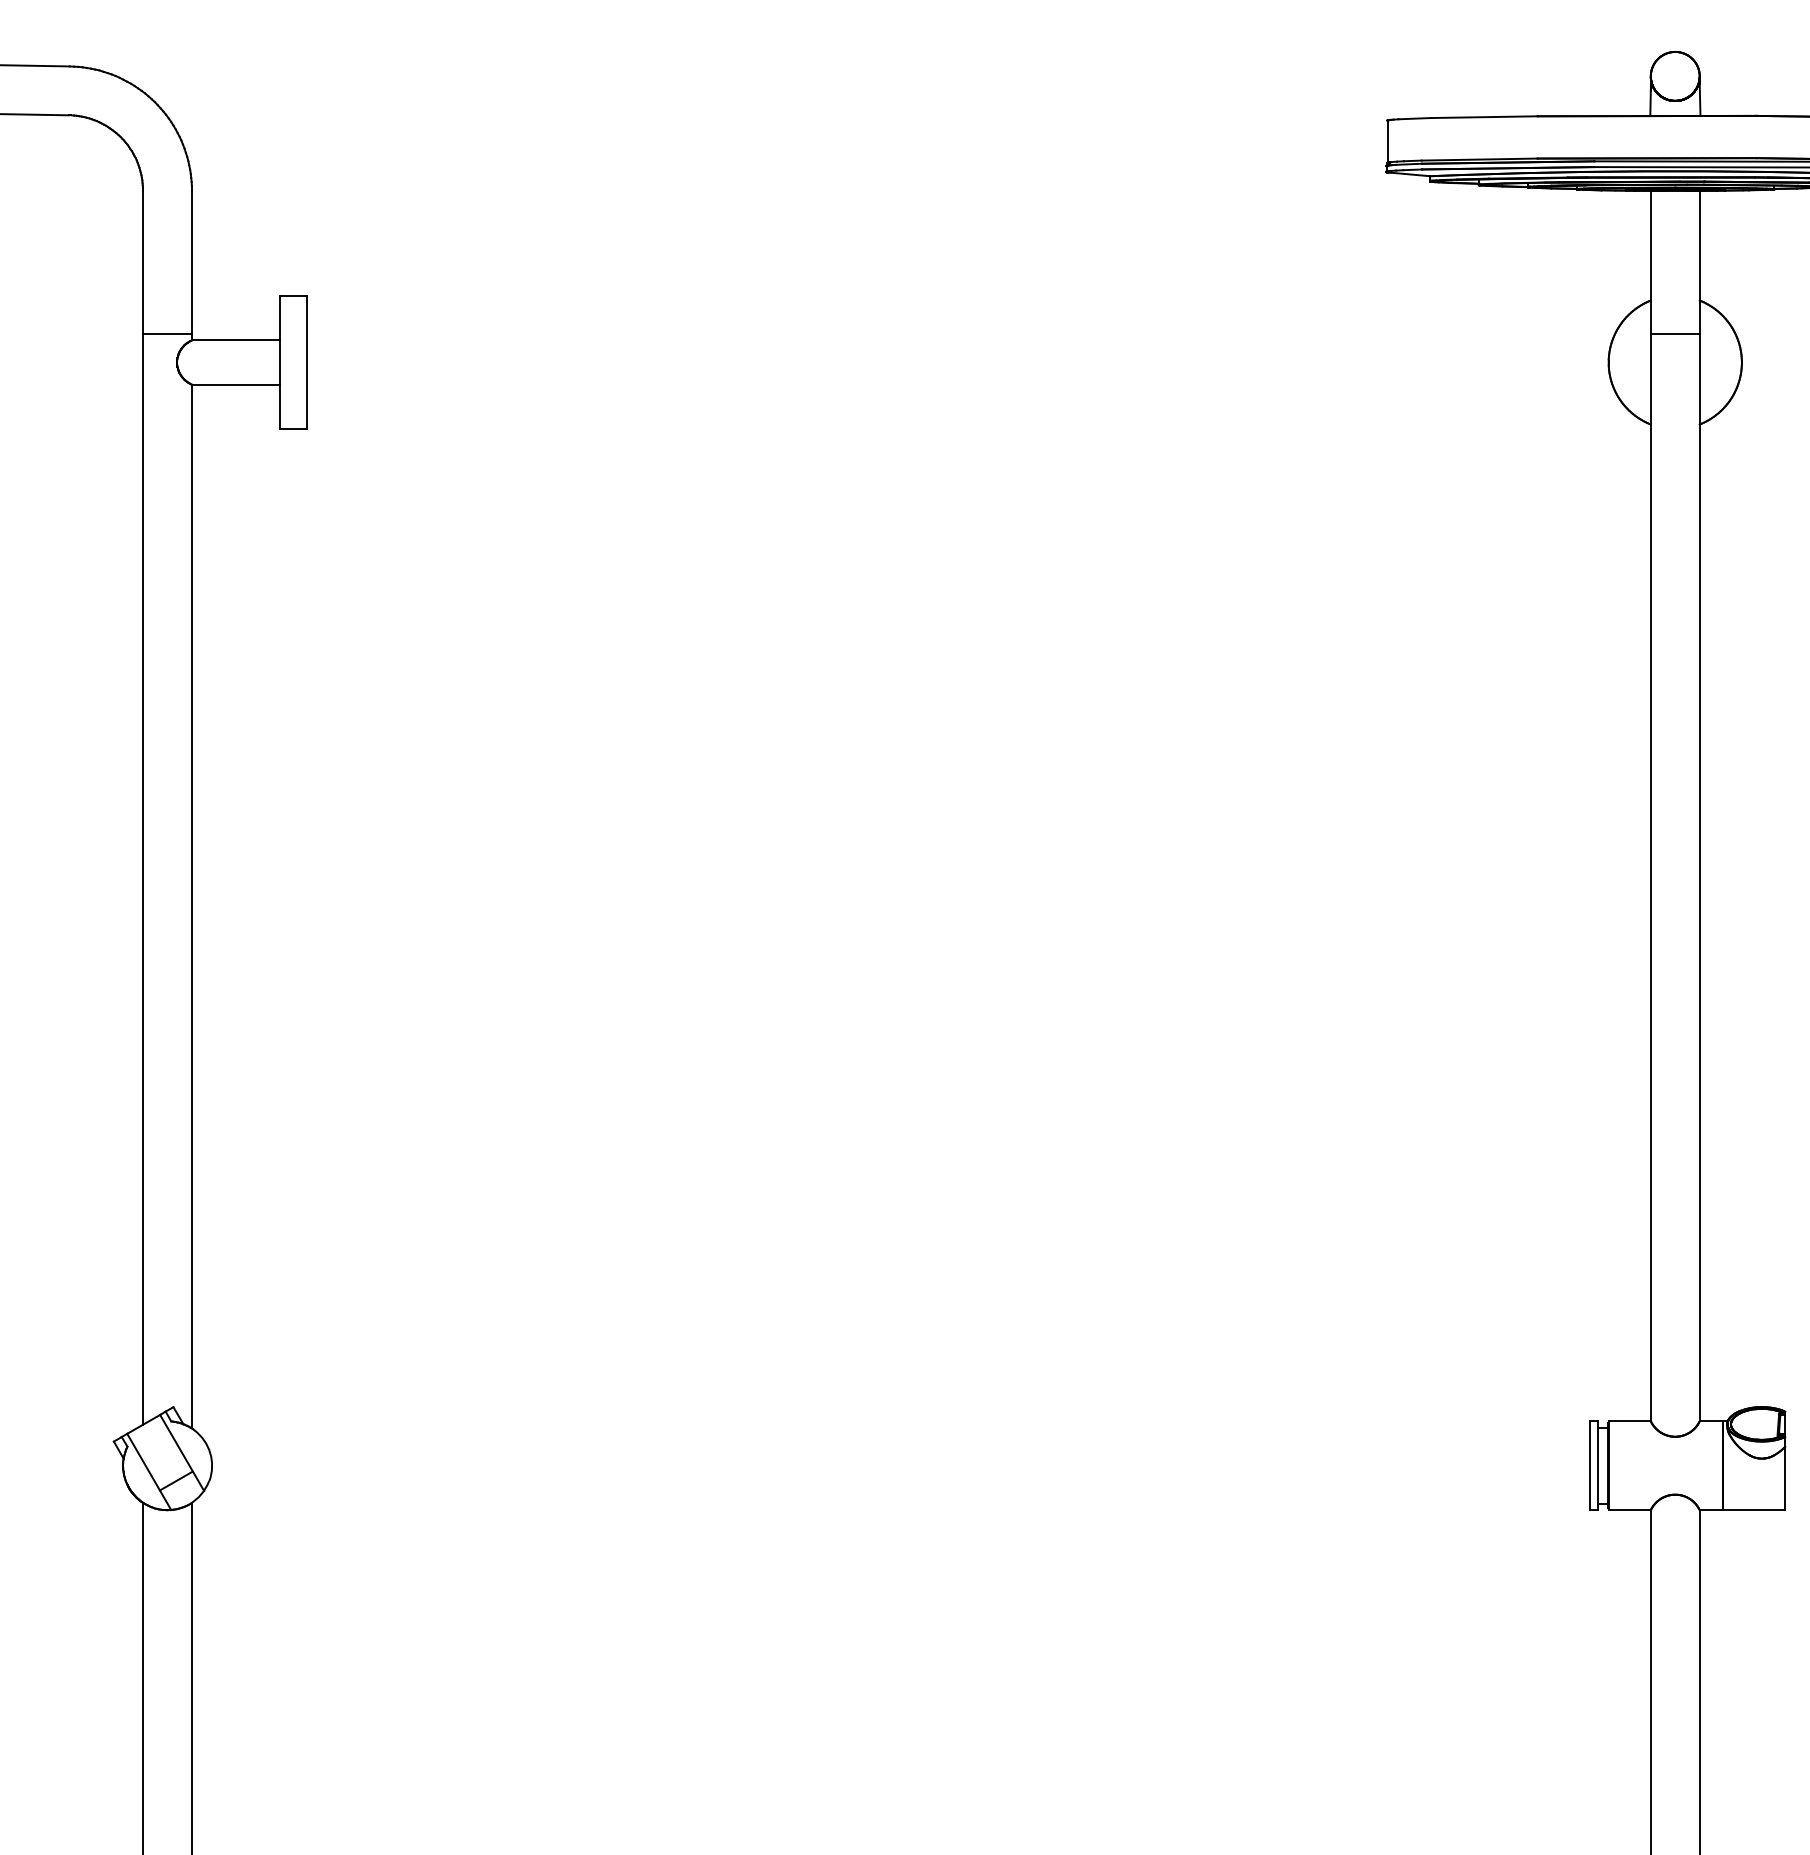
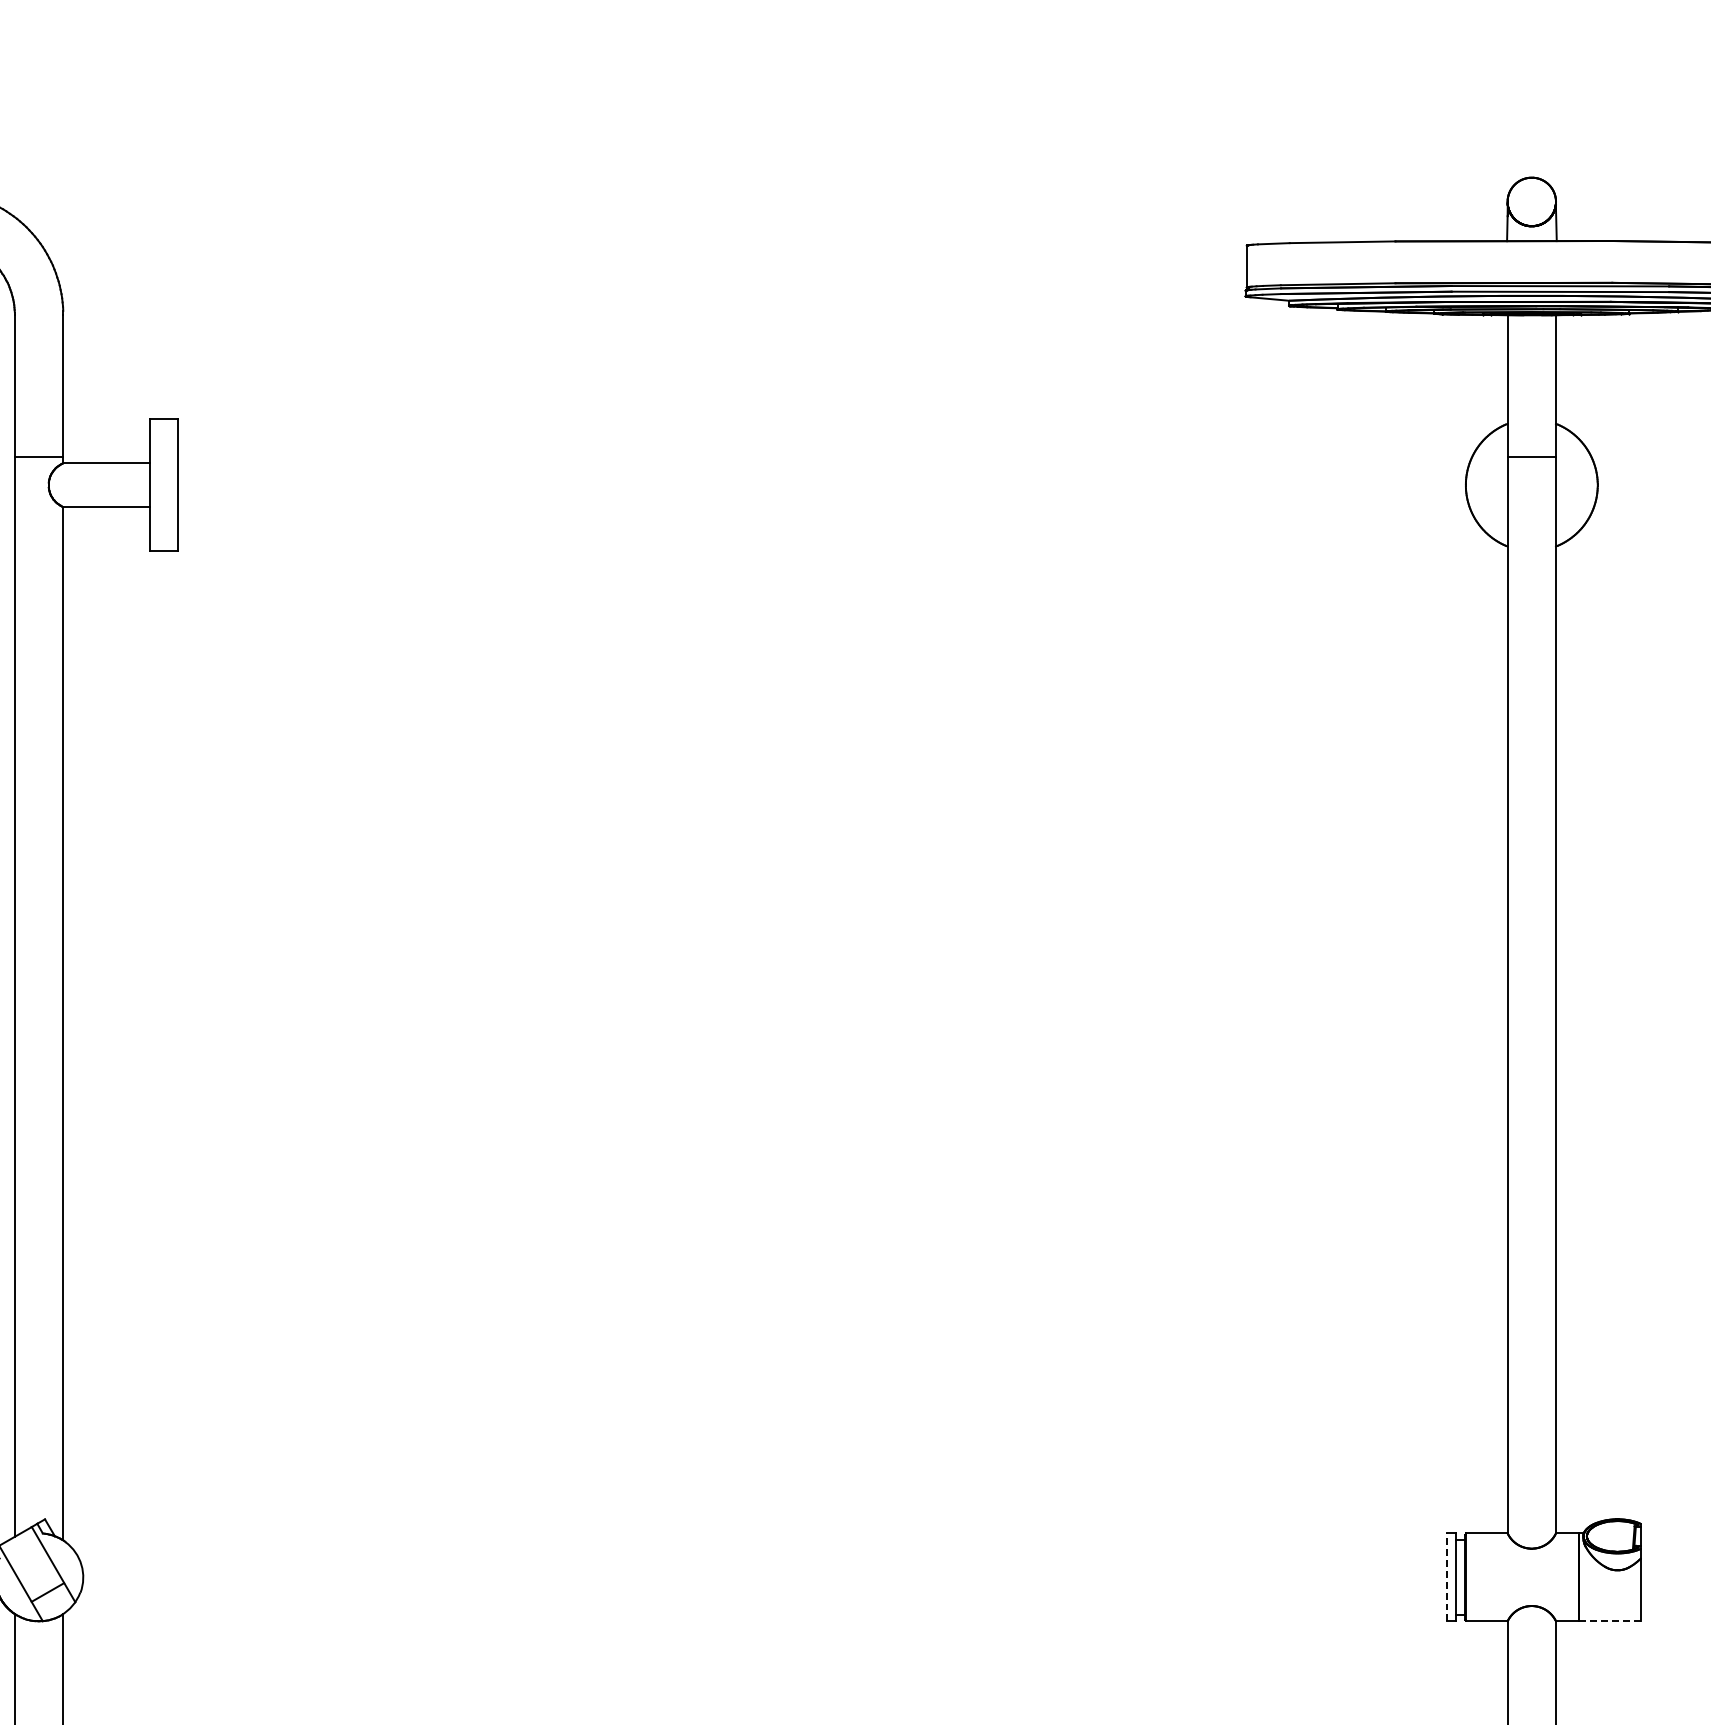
line: (1589, 1465) -> (1446, 1577), solid -> dashed
line: (1754, 1510) -> (1610, 1621), solid -> dashed

